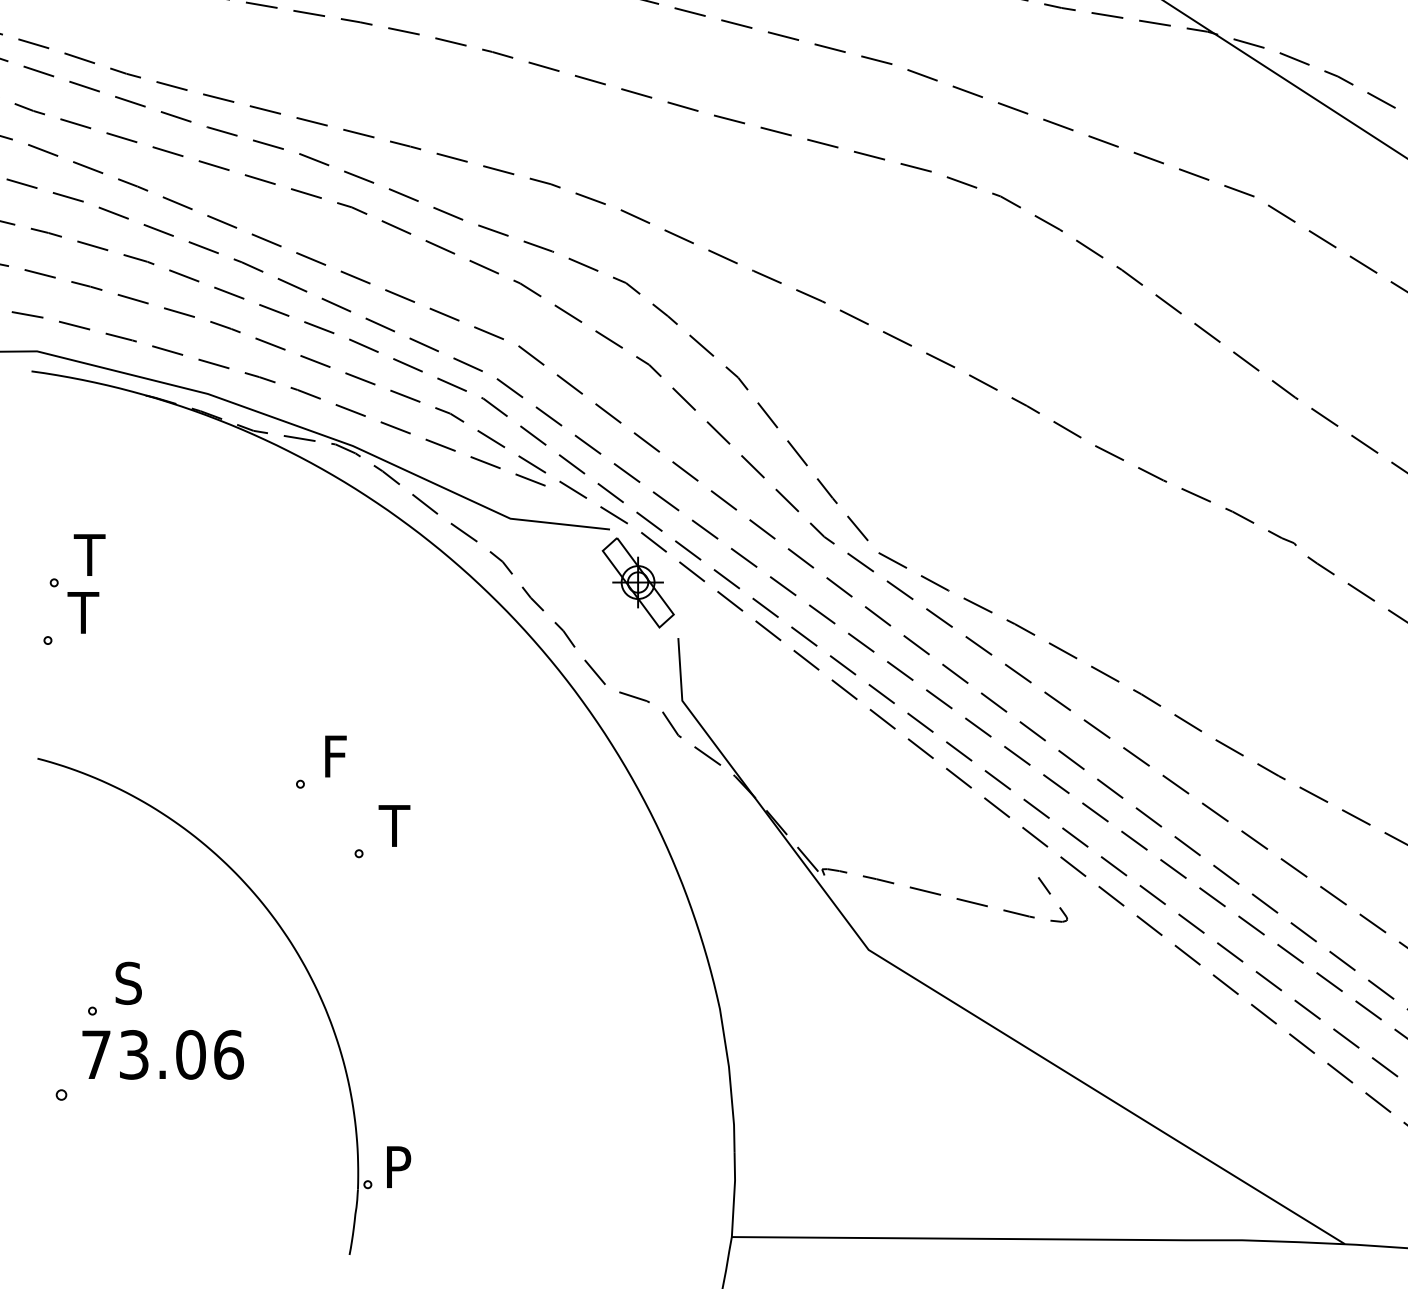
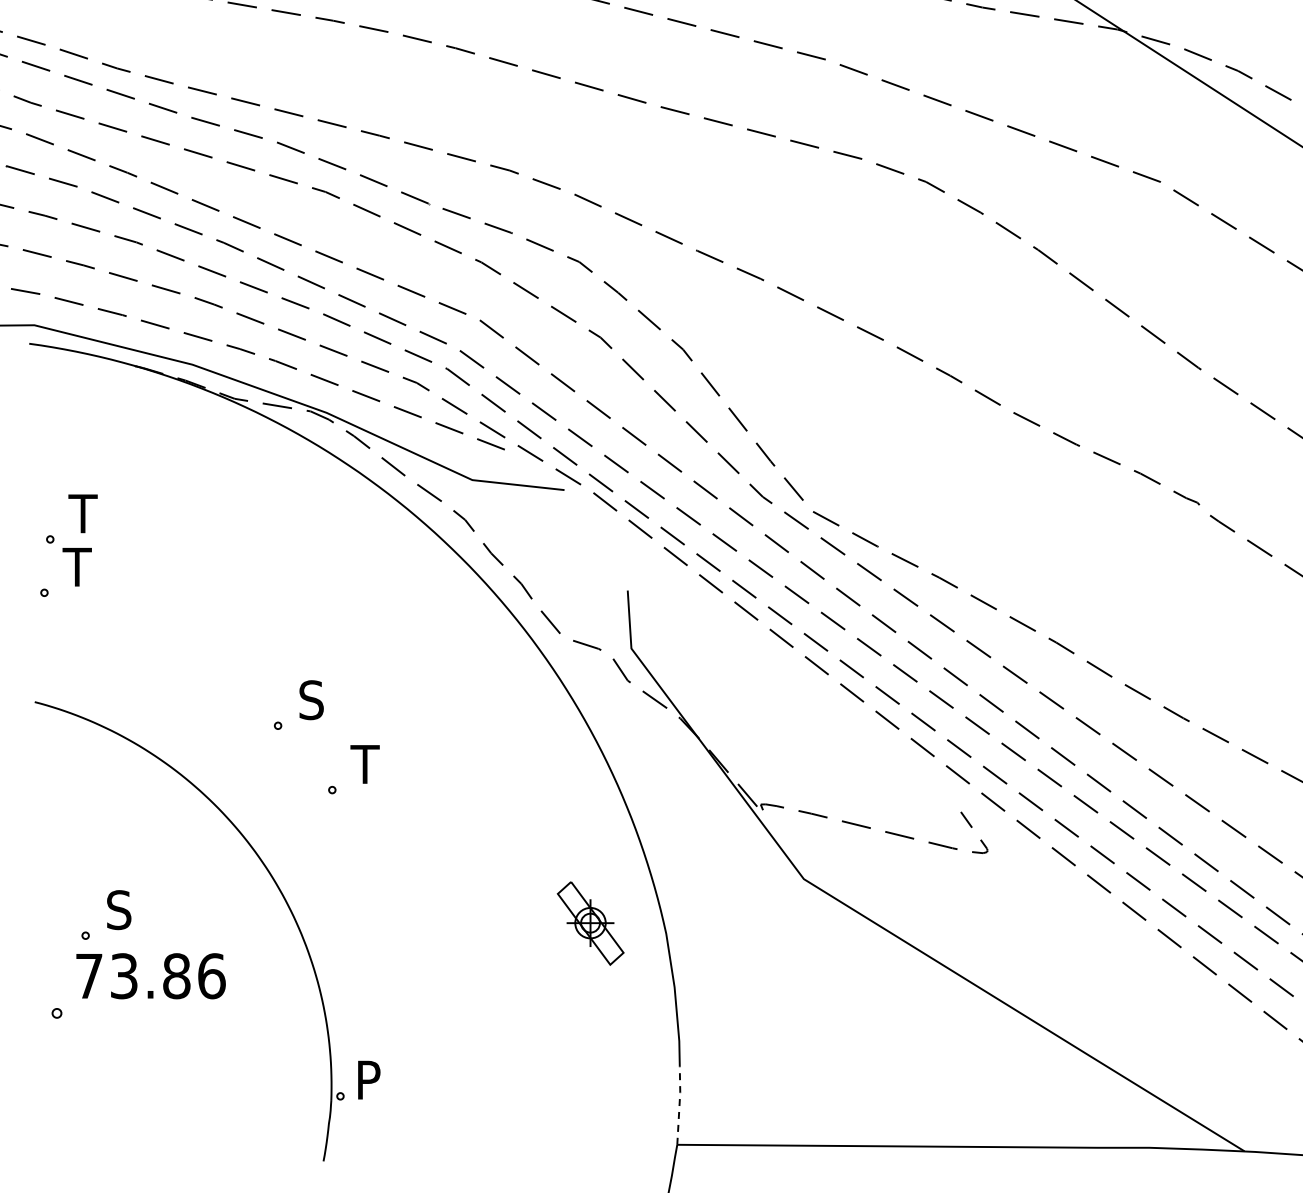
part: (638, 582) -> (590, 923), moved
text: (336, 756) -> (311, 700), F -> S
text: (190, 1055) -> (176, 976), 73.06 -> 73.86
line: (734, 1193) -> (679, 1104), solid -> dashed

